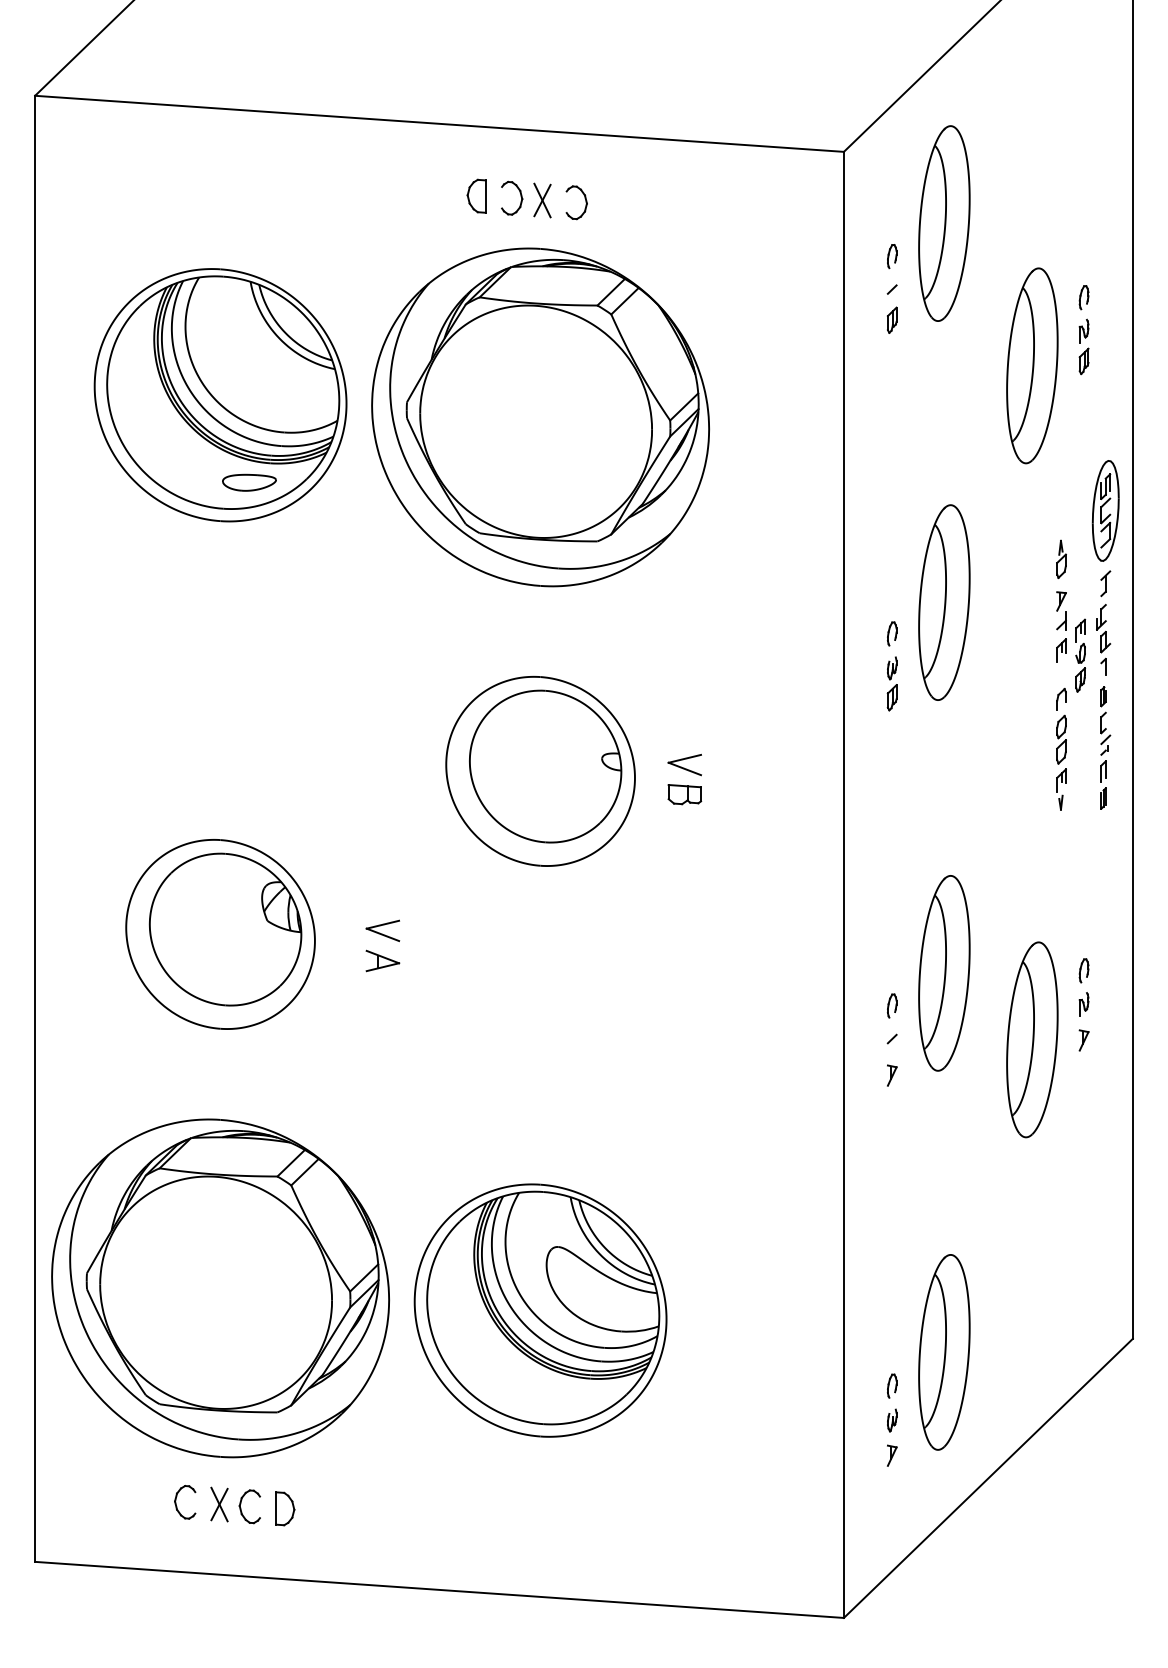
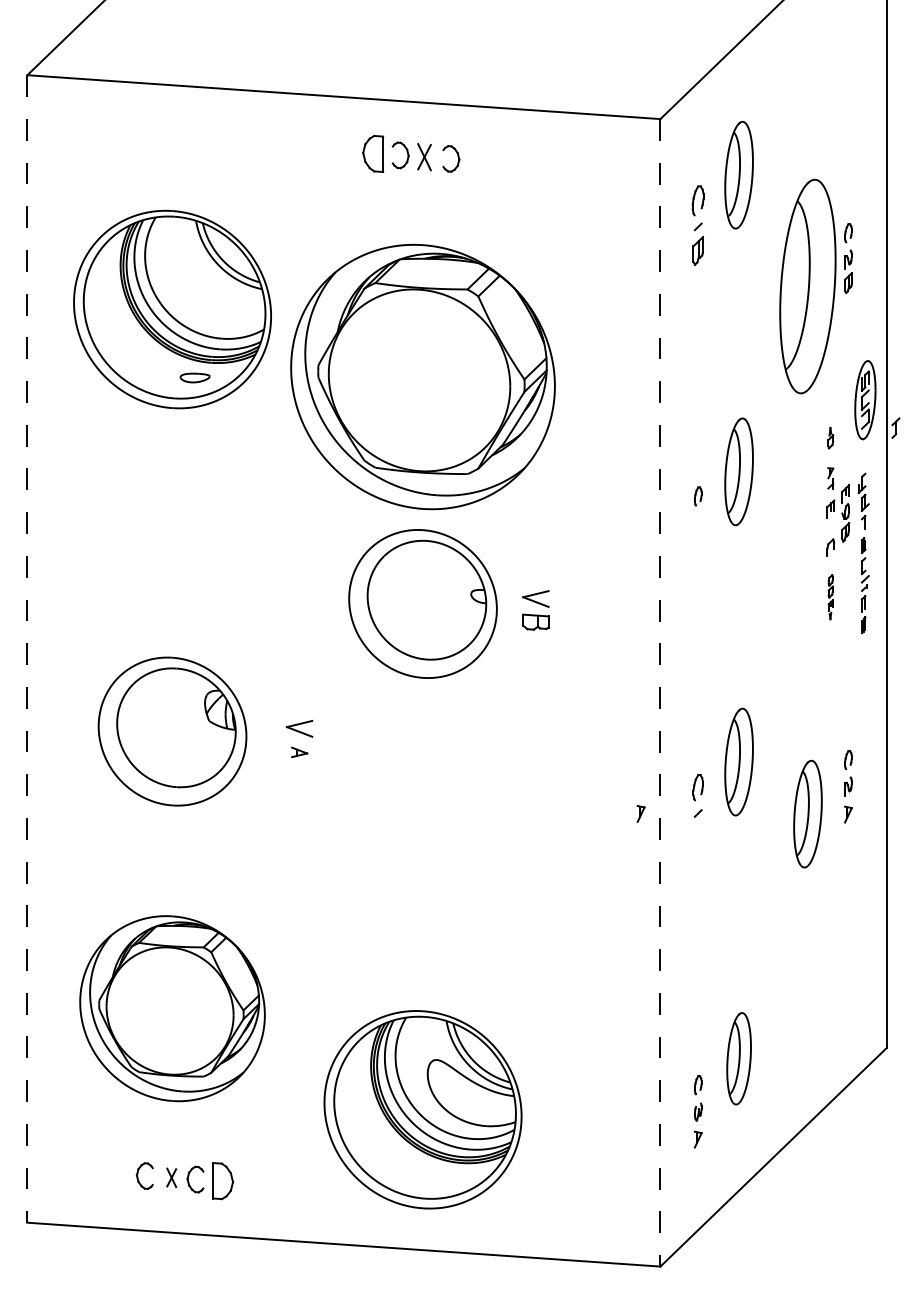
part: (476, 195) -> (372, 153), size x1.4
part: (944, 223) -> (739, 175), size x0.7
part: (892, 256) -> (698, 200), size x1.6
part: (892, 319) -> (698, 250), size x1.4
part: (1032, 365) -> (808, 286), size x1.4
part: (540, 417) -> (422, 377), moved
part: (249, 482) -> (195, 377), size x0.7
part: (1061, 559) -> (830, 438), size x0.7
part: (1105, 583) -> (895, 427), moved
part: (944, 602) -> (739, 471), size x0.7
part: (1061, 610) -> (830, 478), size x0.7
part: (891, 683) -> (697, 535), removed
part: (1061, 762) -> (830, 597), size x0.6
line: (35, 829) -> (27, 649), solid -> dashed
line: (843, 885) -> (660, 693), solid -> dashed
part: (382, 960) -> (299, 752), size x0.6
part: (944, 973) -> (739, 762), size x0.7
part: (892, 1005) -> (698, 787), size x1.4
part: (1032, 1039) -> (808, 813), size x0.7
part: (892, 1075) -> (641, 813), moved
part: (220, 1288) -> (172, 1008), size x0.7
part: (540, 1310) -> (422, 1109), moved
part: (944, 1352) -> (739, 1058), size x0.6
part: (219, 1504) -> (171, 1177), size x0.7
part: (285, 1508) -> (223, 1180), size x1.4

